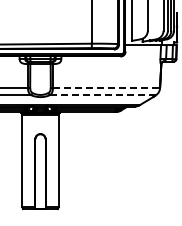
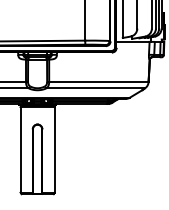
line: (106, 88) -> (98, 82), dashed -> solid
line: (102, 95) -> (95, 88), dashed -> solid

